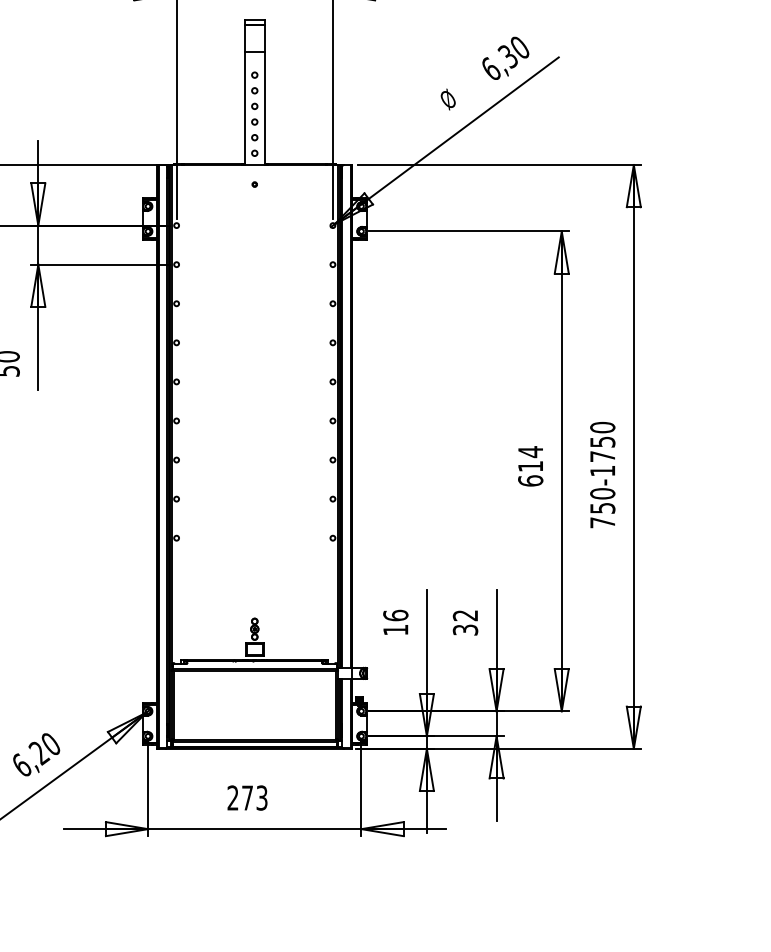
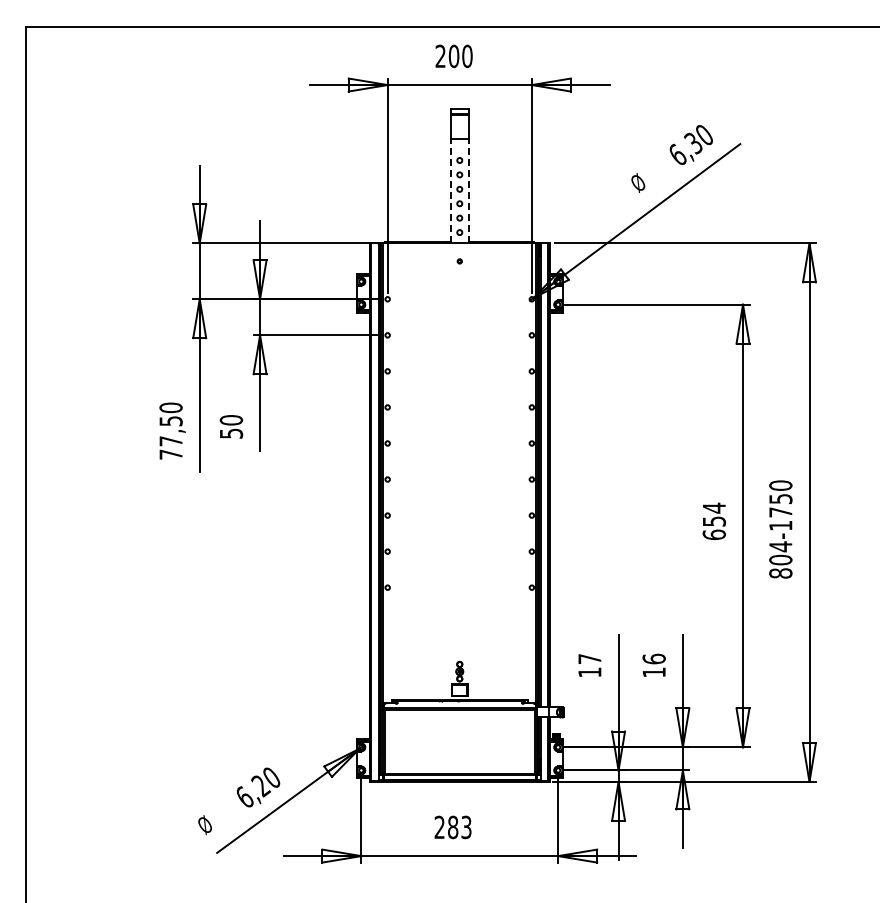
line: (244, 107) -> (450, 190), solid -> dashed
line: (264, 107) -> (468, 190), solid -> dashed
text: (530, 466) -> (714, 521), 614 -> 654
text: (602, 507) -> (780, 559), 750-1750 -> 804-1750
text: (395, 614) -> (589, 658), 16 -> 17
text: (464, 622) -> (653, 665), 32 -> 16
text: (247, 798) -> (453, 827), 273 -> 283

